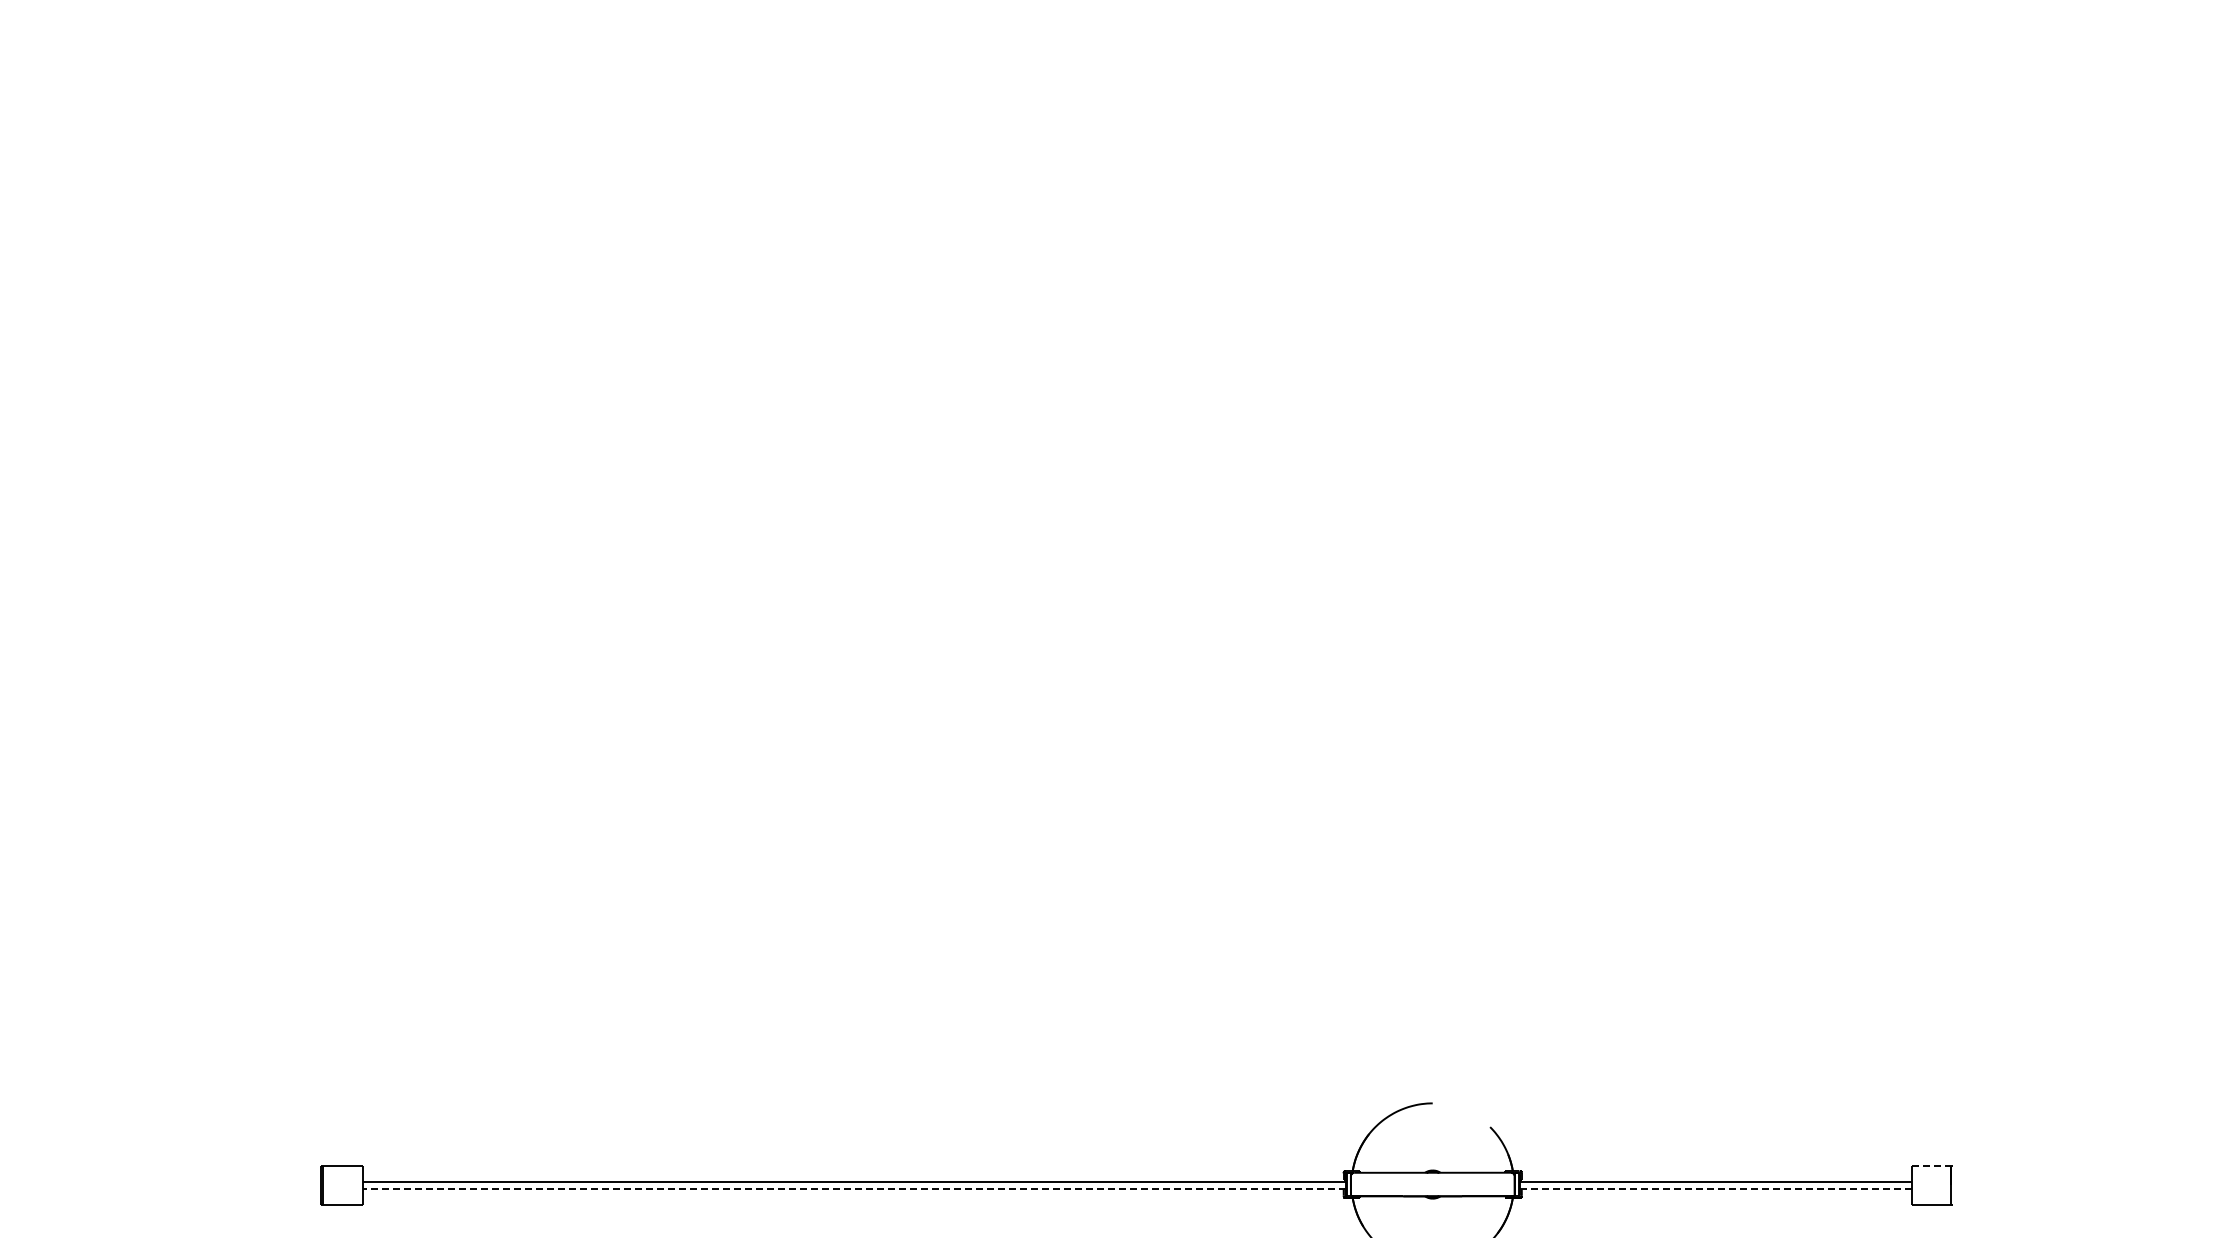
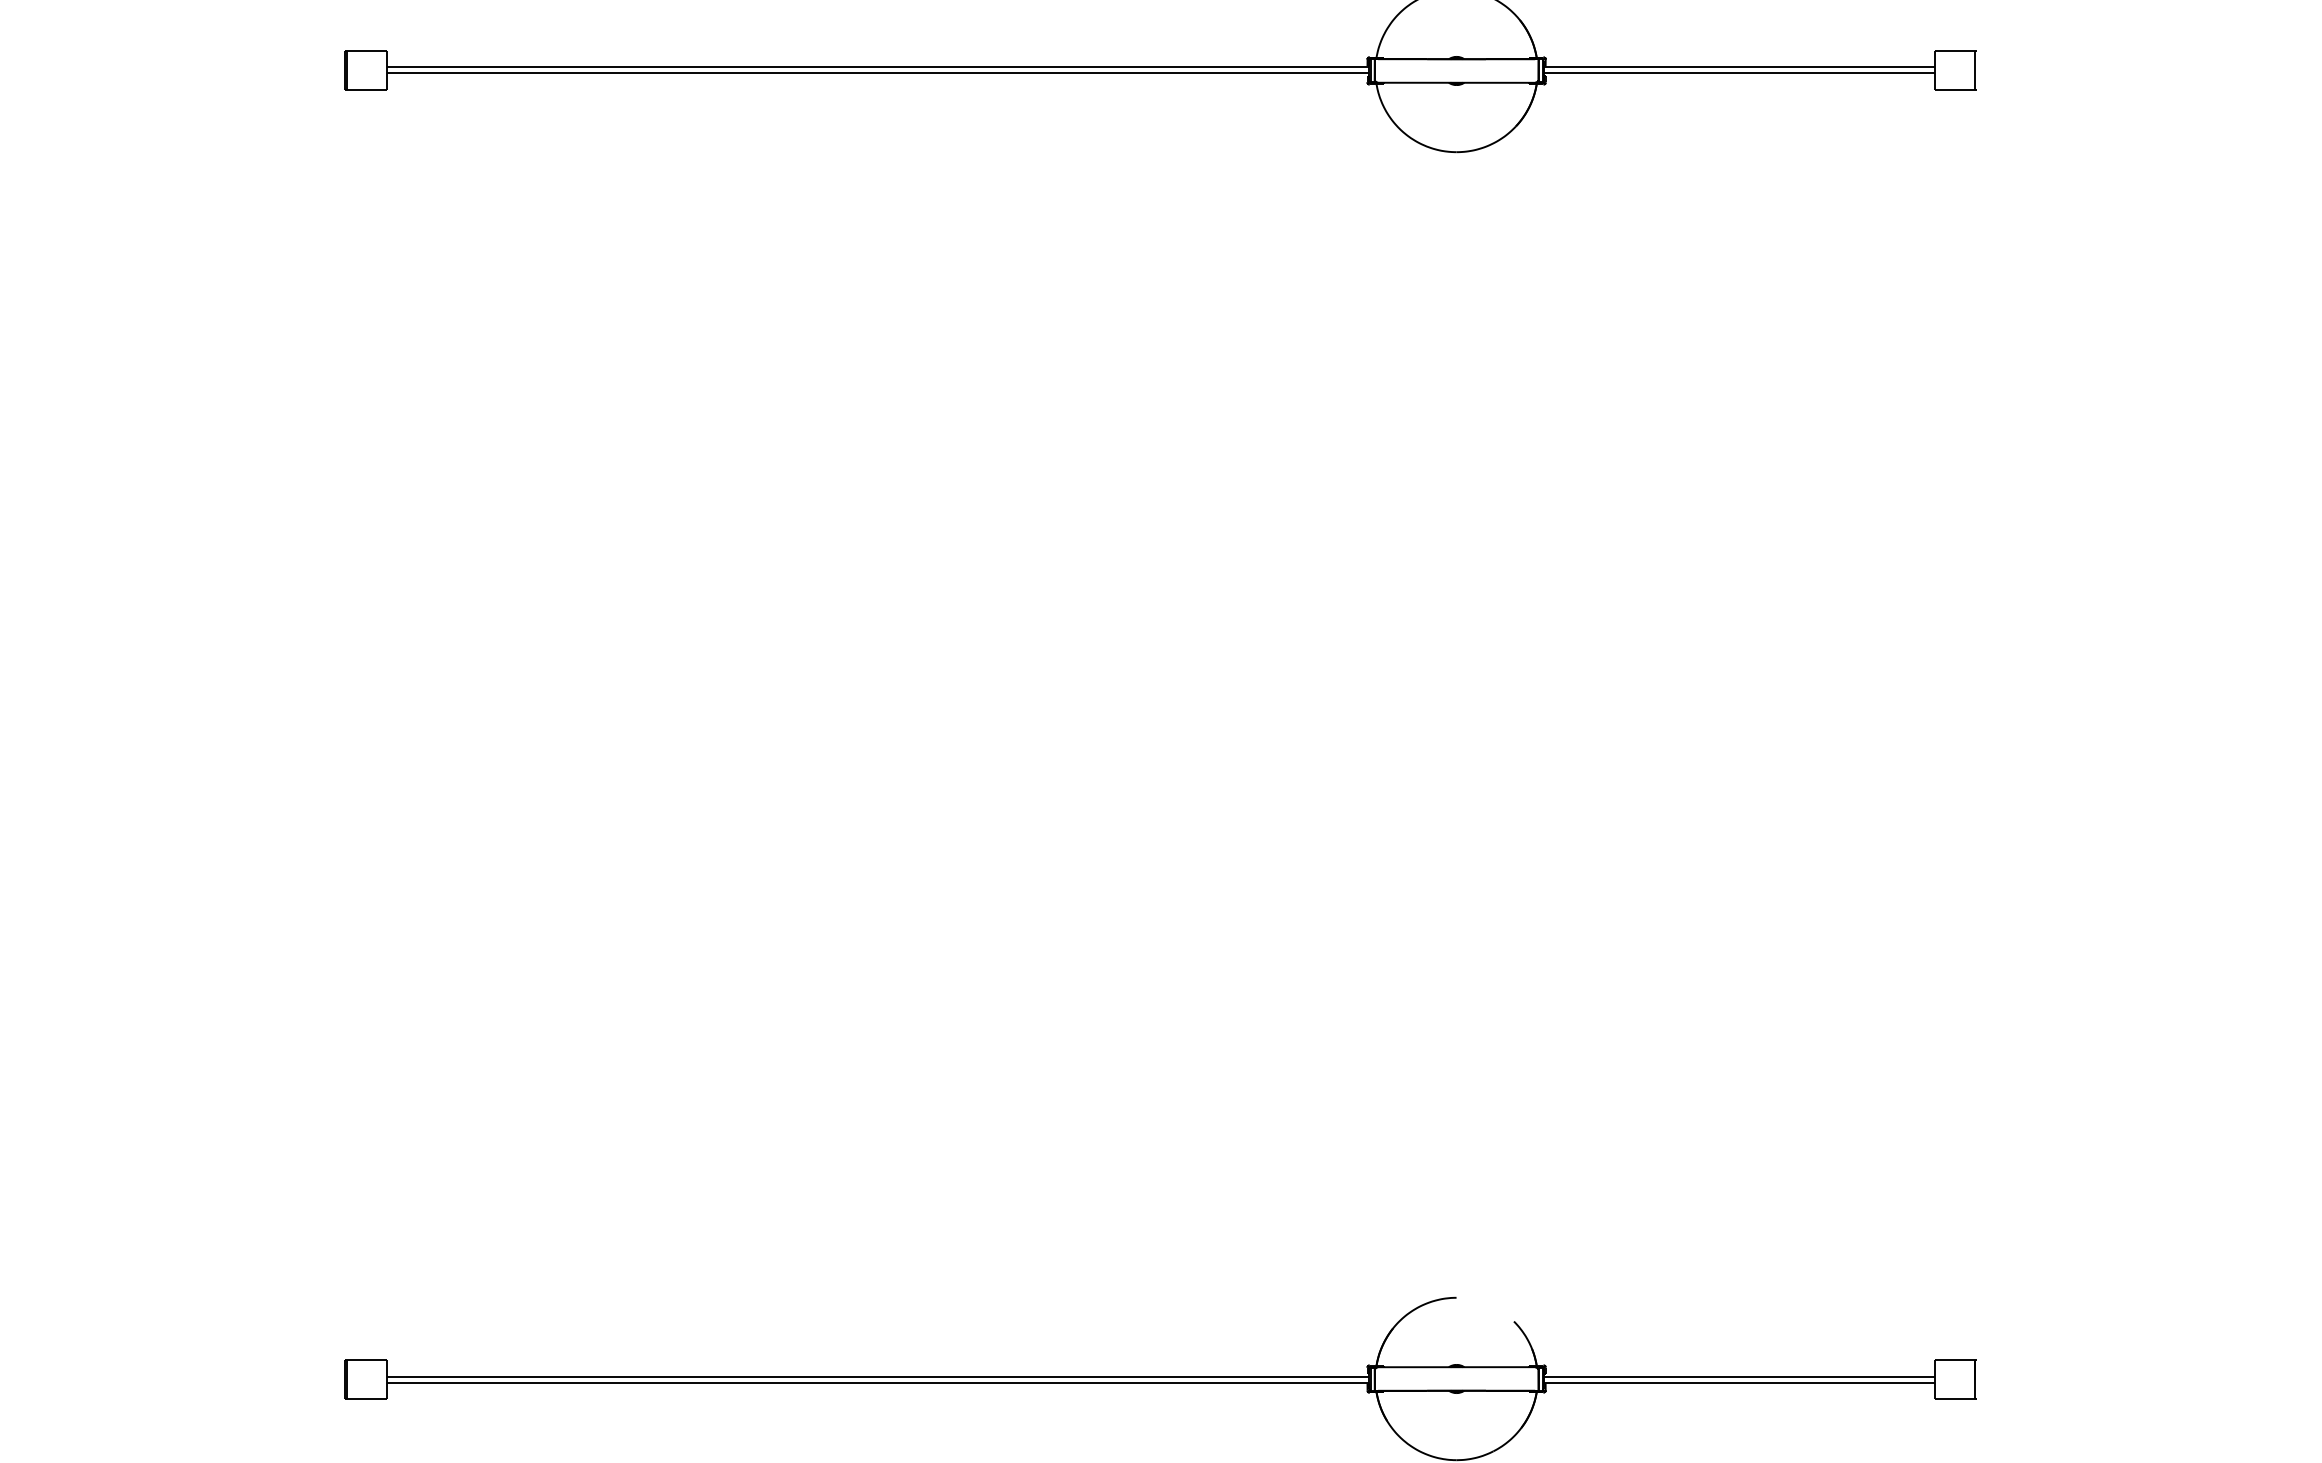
line: (1931, 1166) -> (1955, 1360), dashed -> solid
line: (853, 1189) -> (877, 1383), dashed -> solid
line: (1715, 1189) -> (1739, 1383), dashed -> solid

